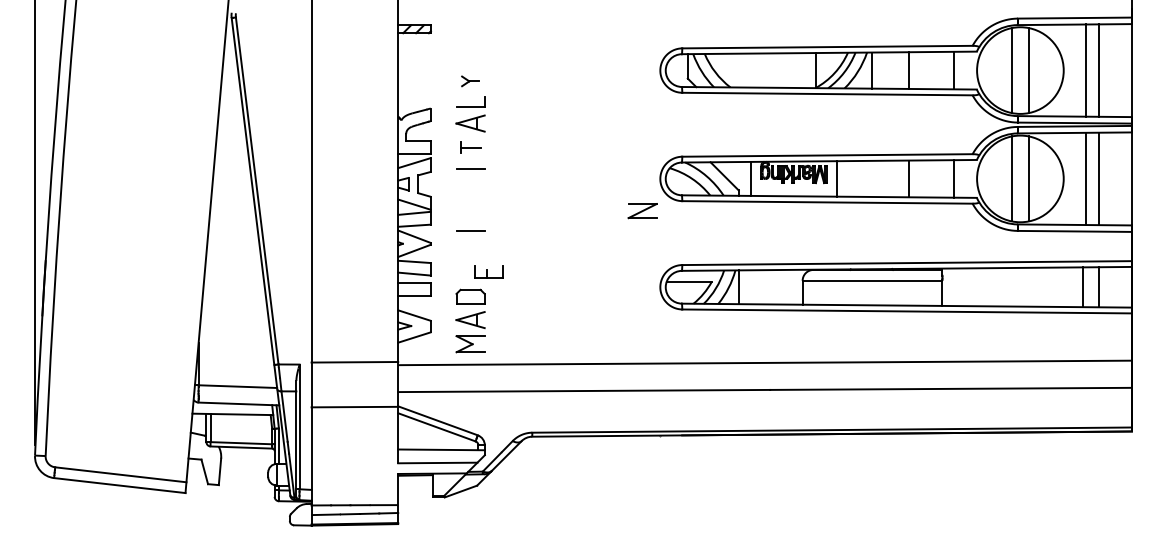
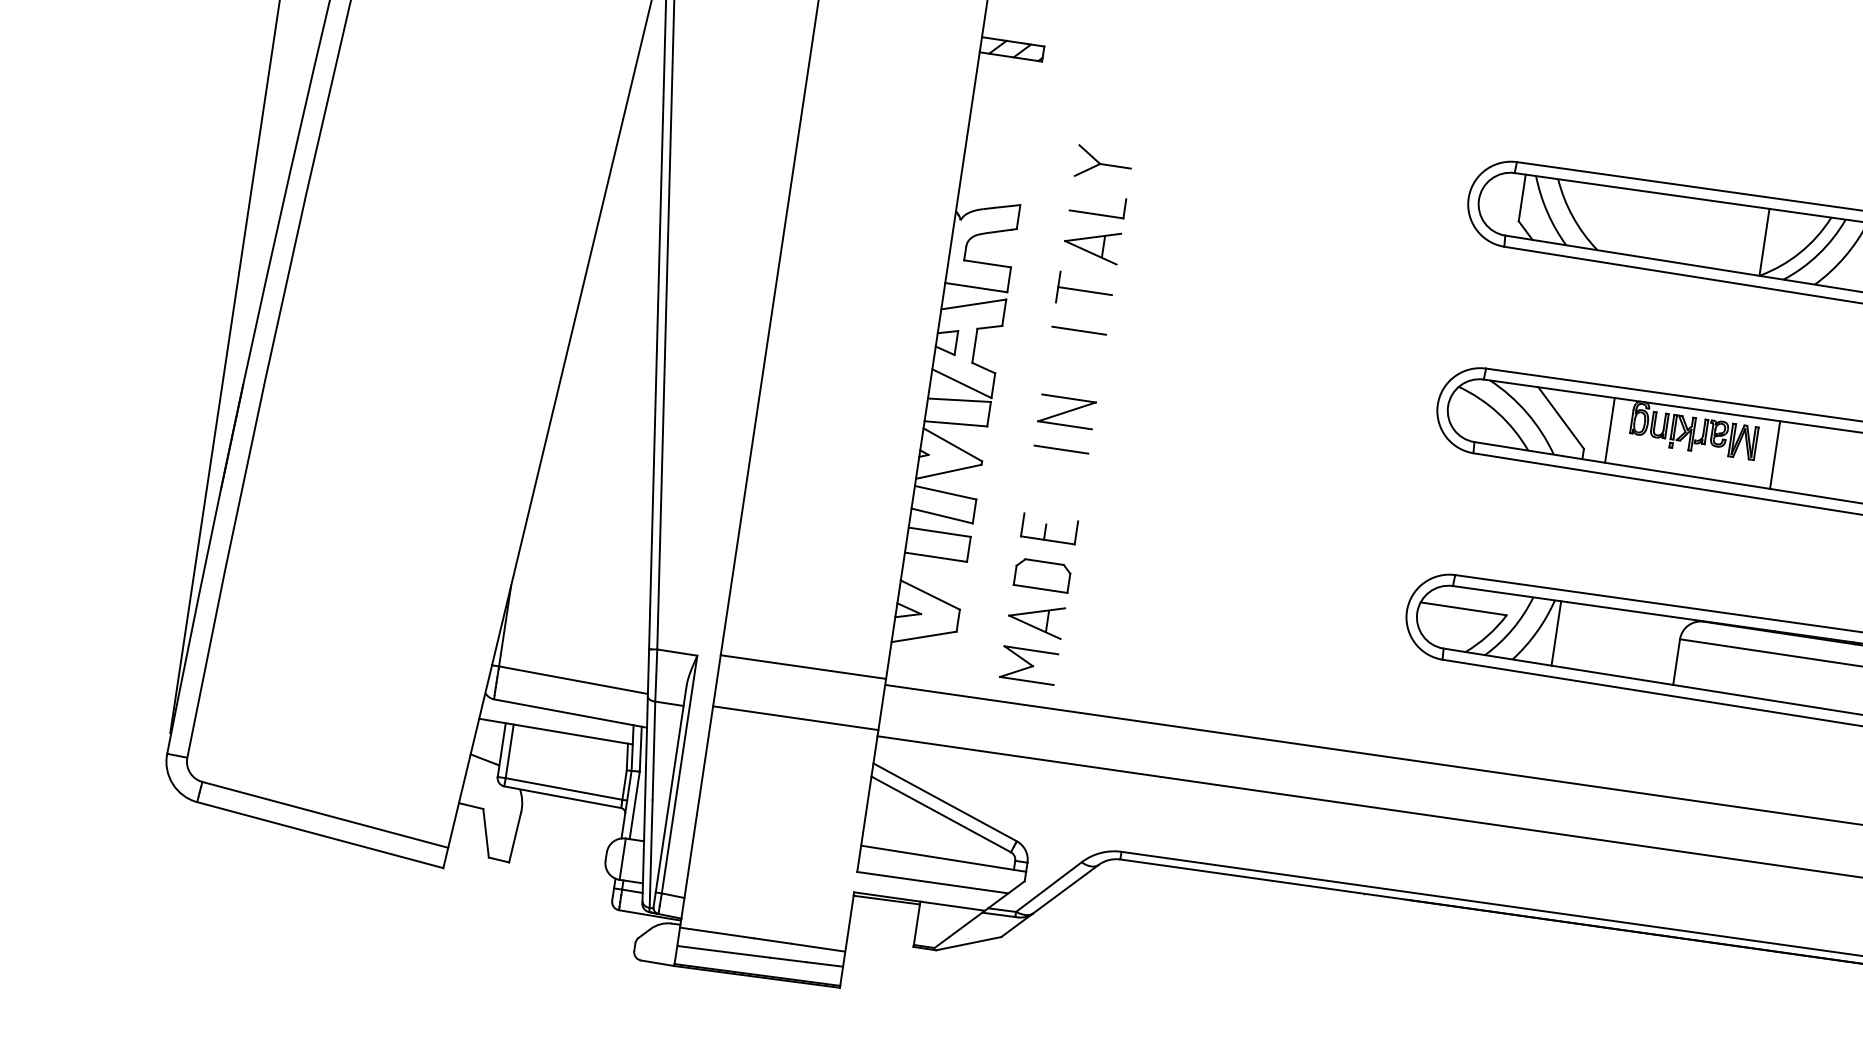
part: (470, 81) -> (1103, 164), size x1.67
part: (470, 147) -> (1084, 290), size x1.43
part: (642, 211) -> (1066, 412), moved
part: (488, 271) -> (1049, 526), moved
line: (354, 406) -> (795, 716), moved

